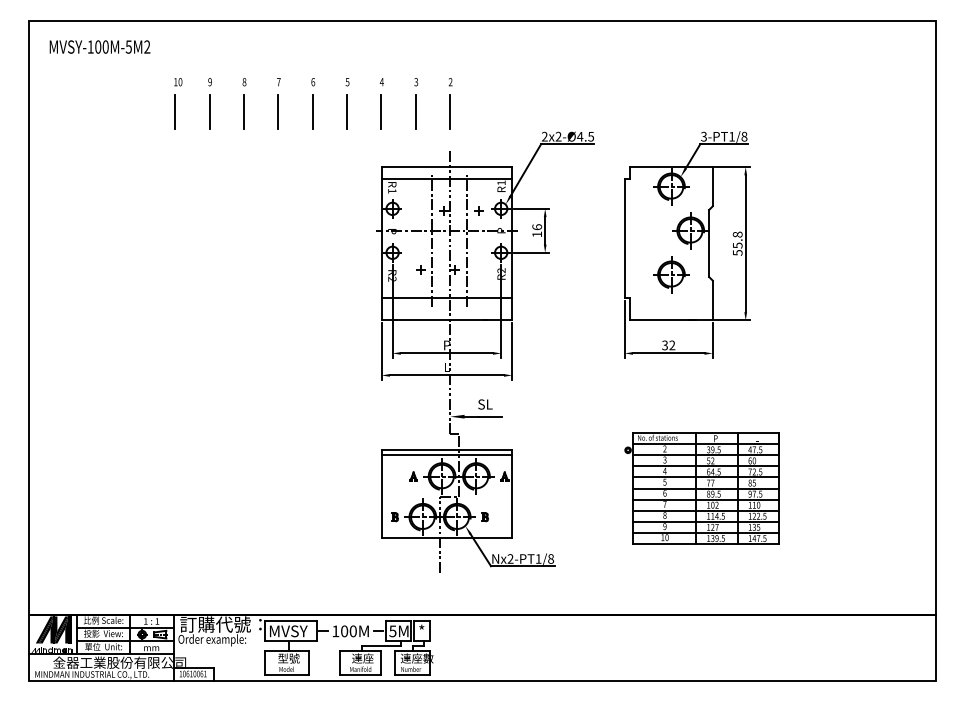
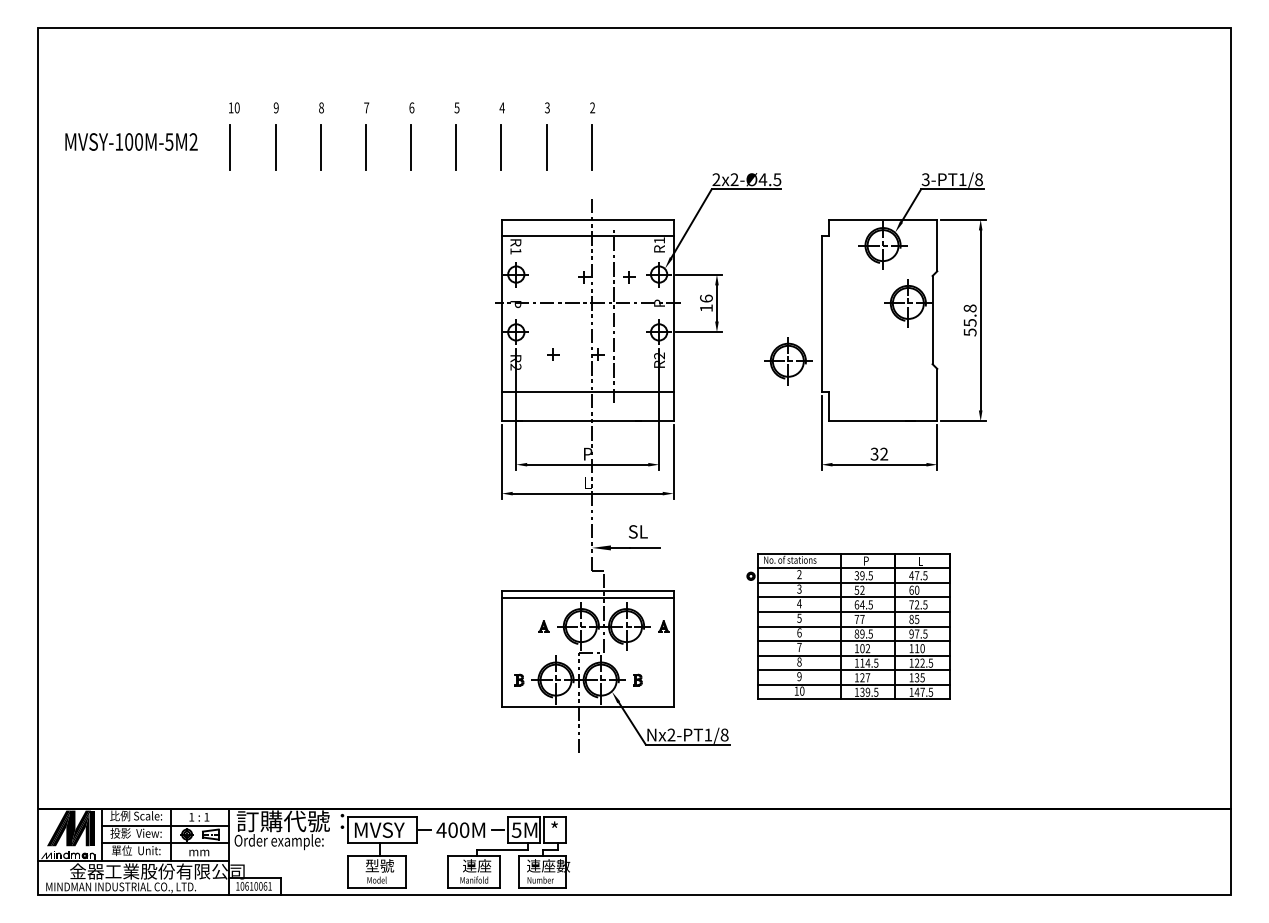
text: (99, 46) -> (130, 141), moved
line: (432, 238) -> (568, 313), removed
part: (671, 274) -> (788, 360), moved
part: (701, 488) -> (847, 626), moved
text: (335, 631) -> (441, 830), 100M -> 400M

